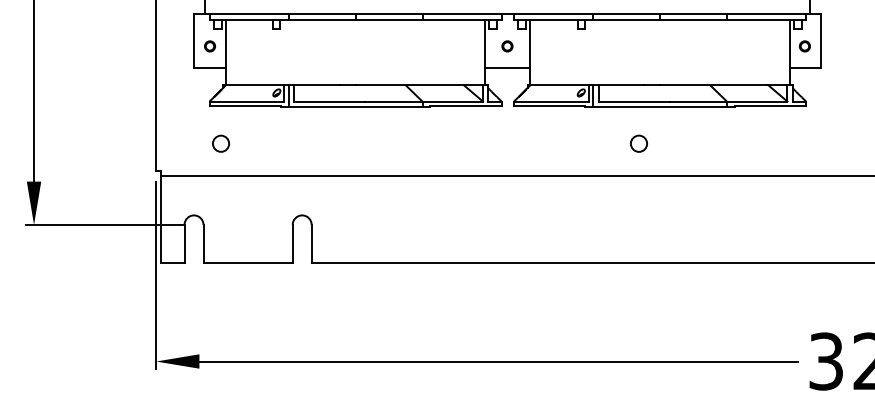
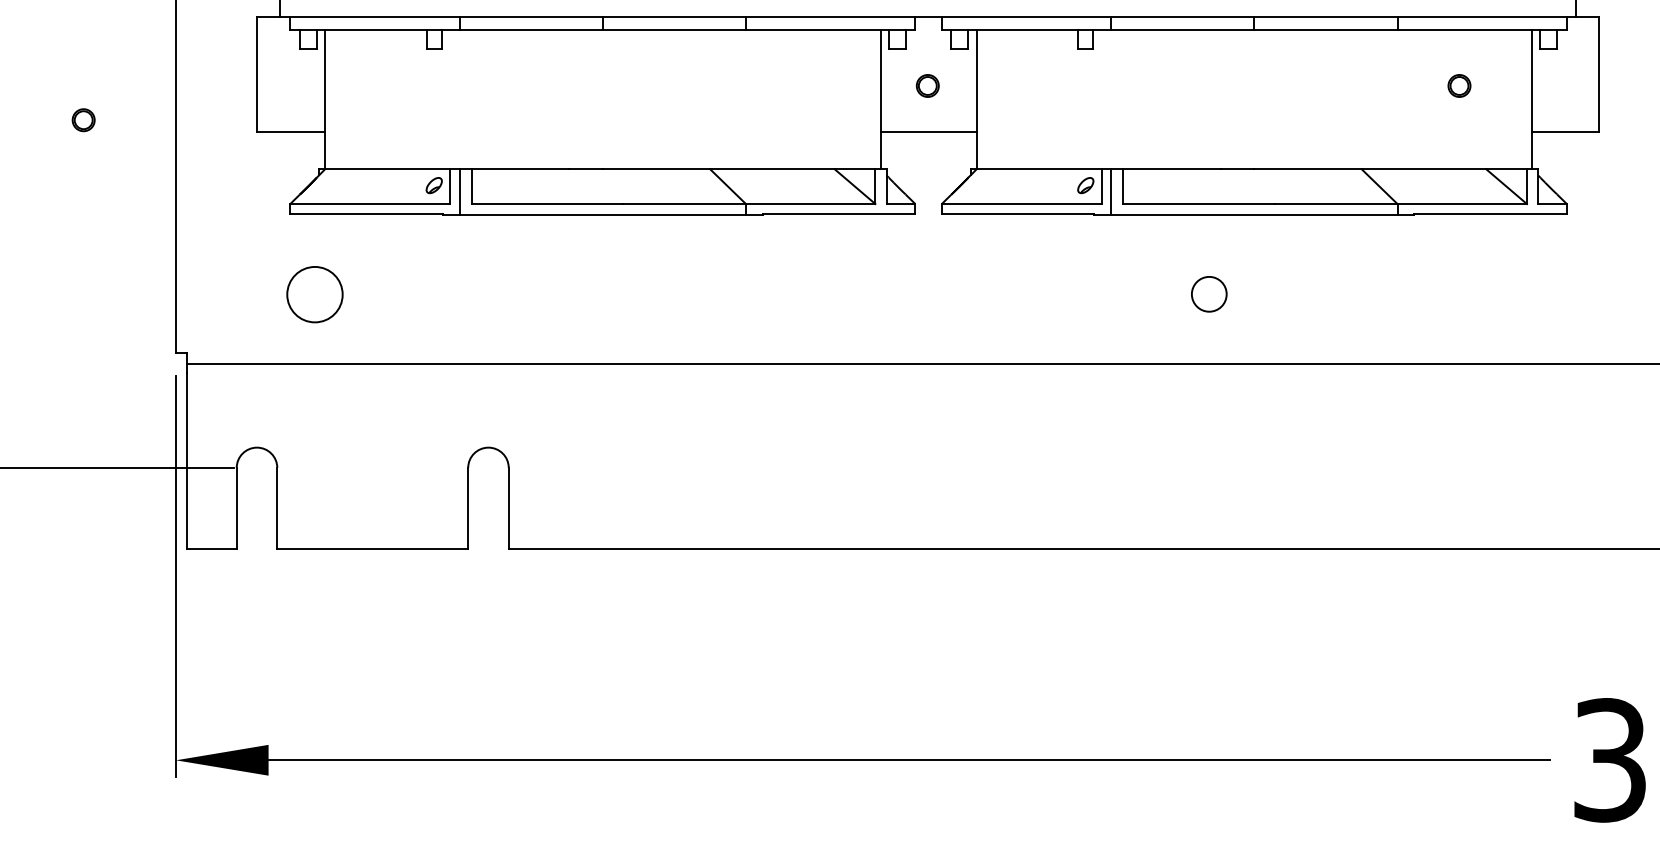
circle: (209, 46) -> (82, 120), moved
part: (804, 46) -> (1458, 86), moved
circle: (220, 143) -> (313, 293), size x1.6

